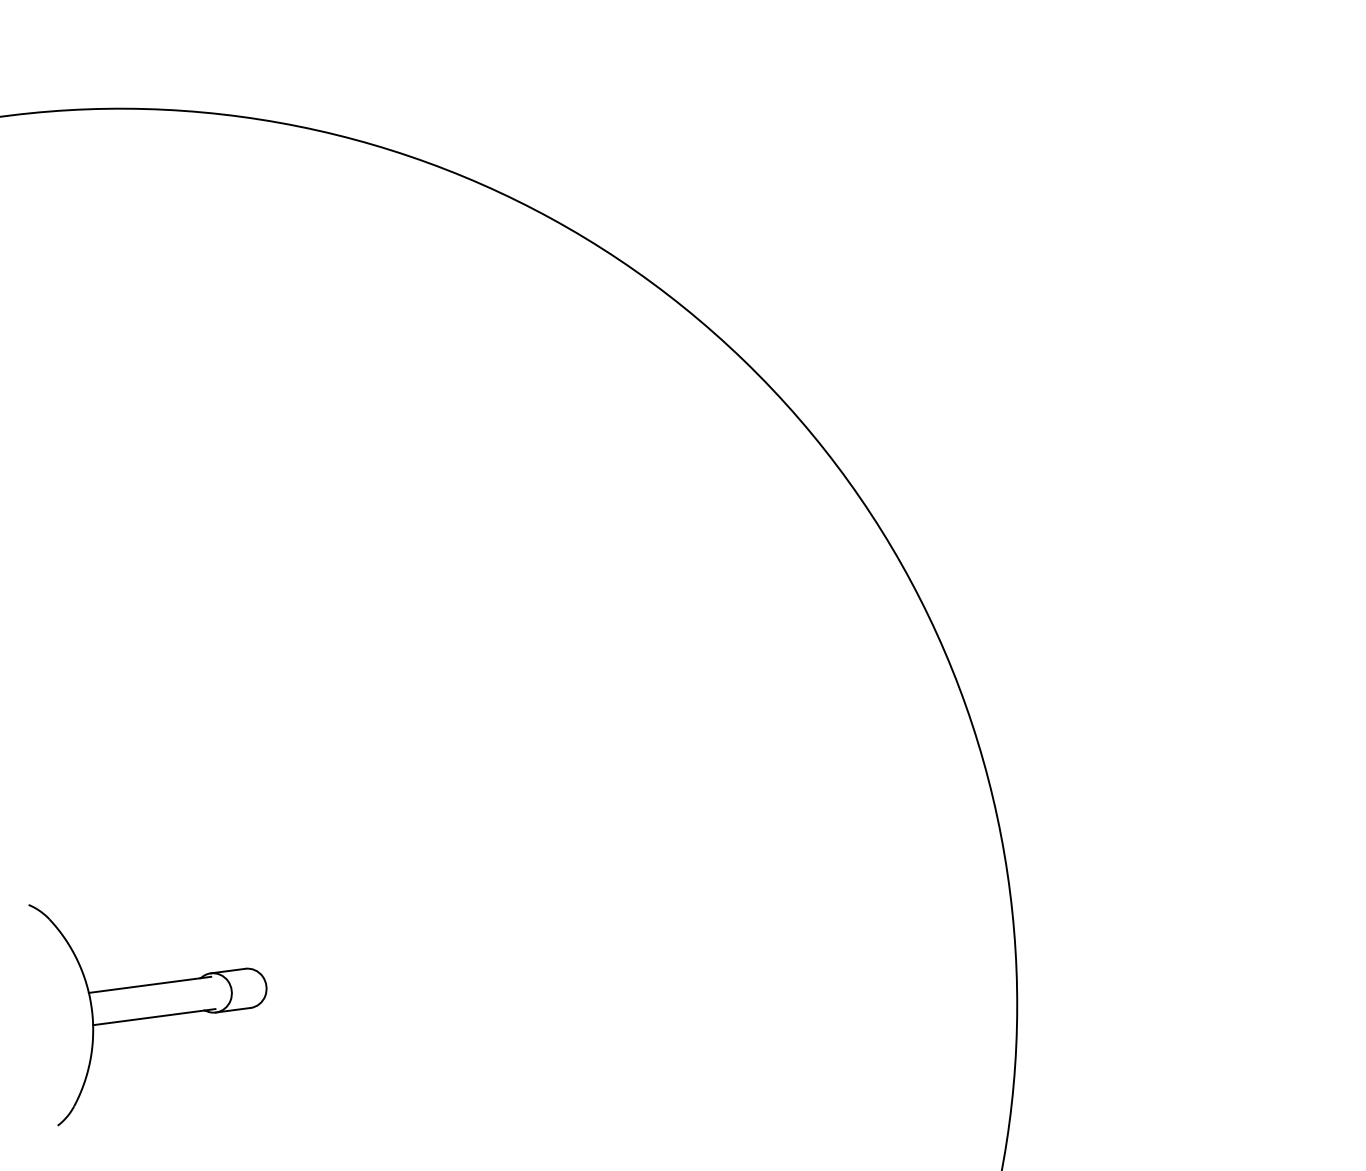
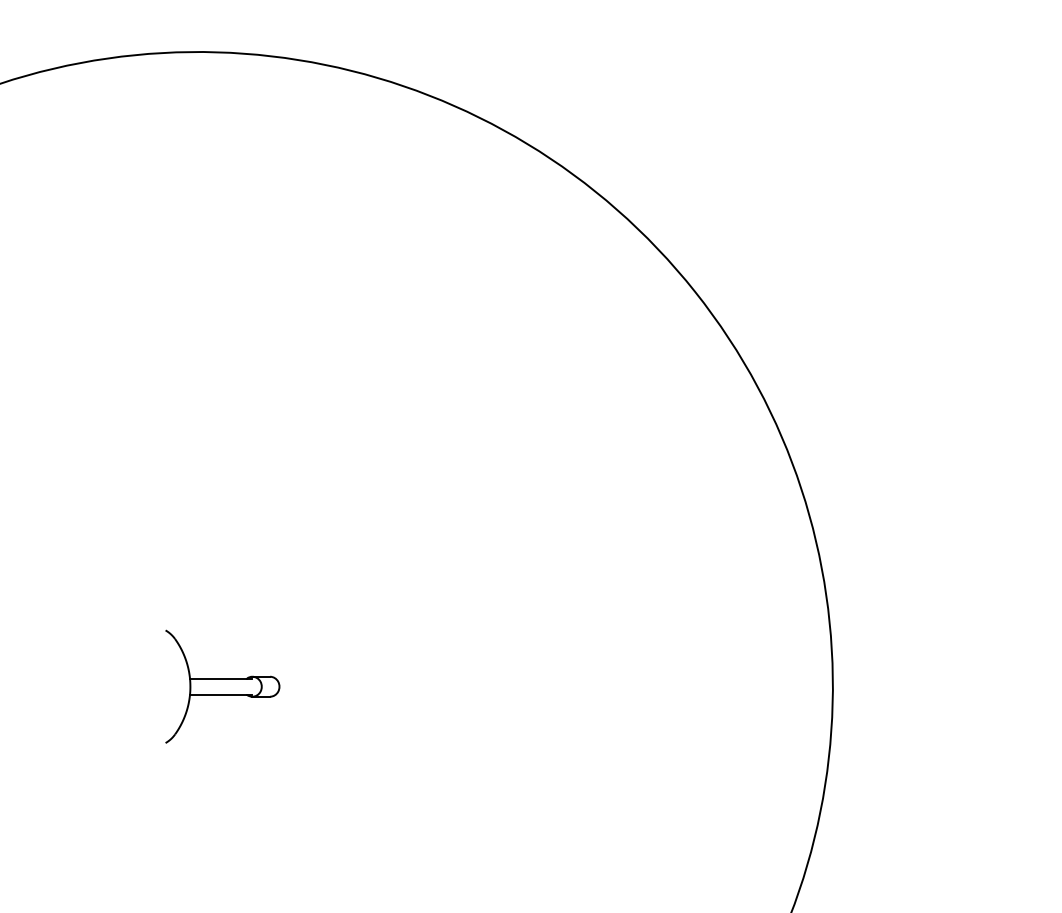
part: (154, 1000) -> (222, 686), size x0.71

